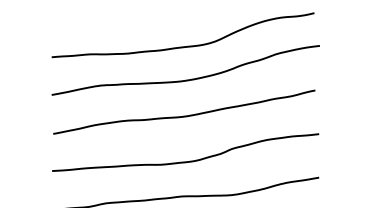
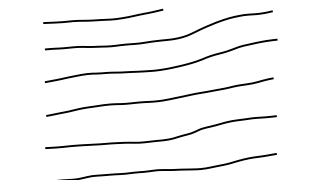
curve: (118, 22) -> (102, 19), added

